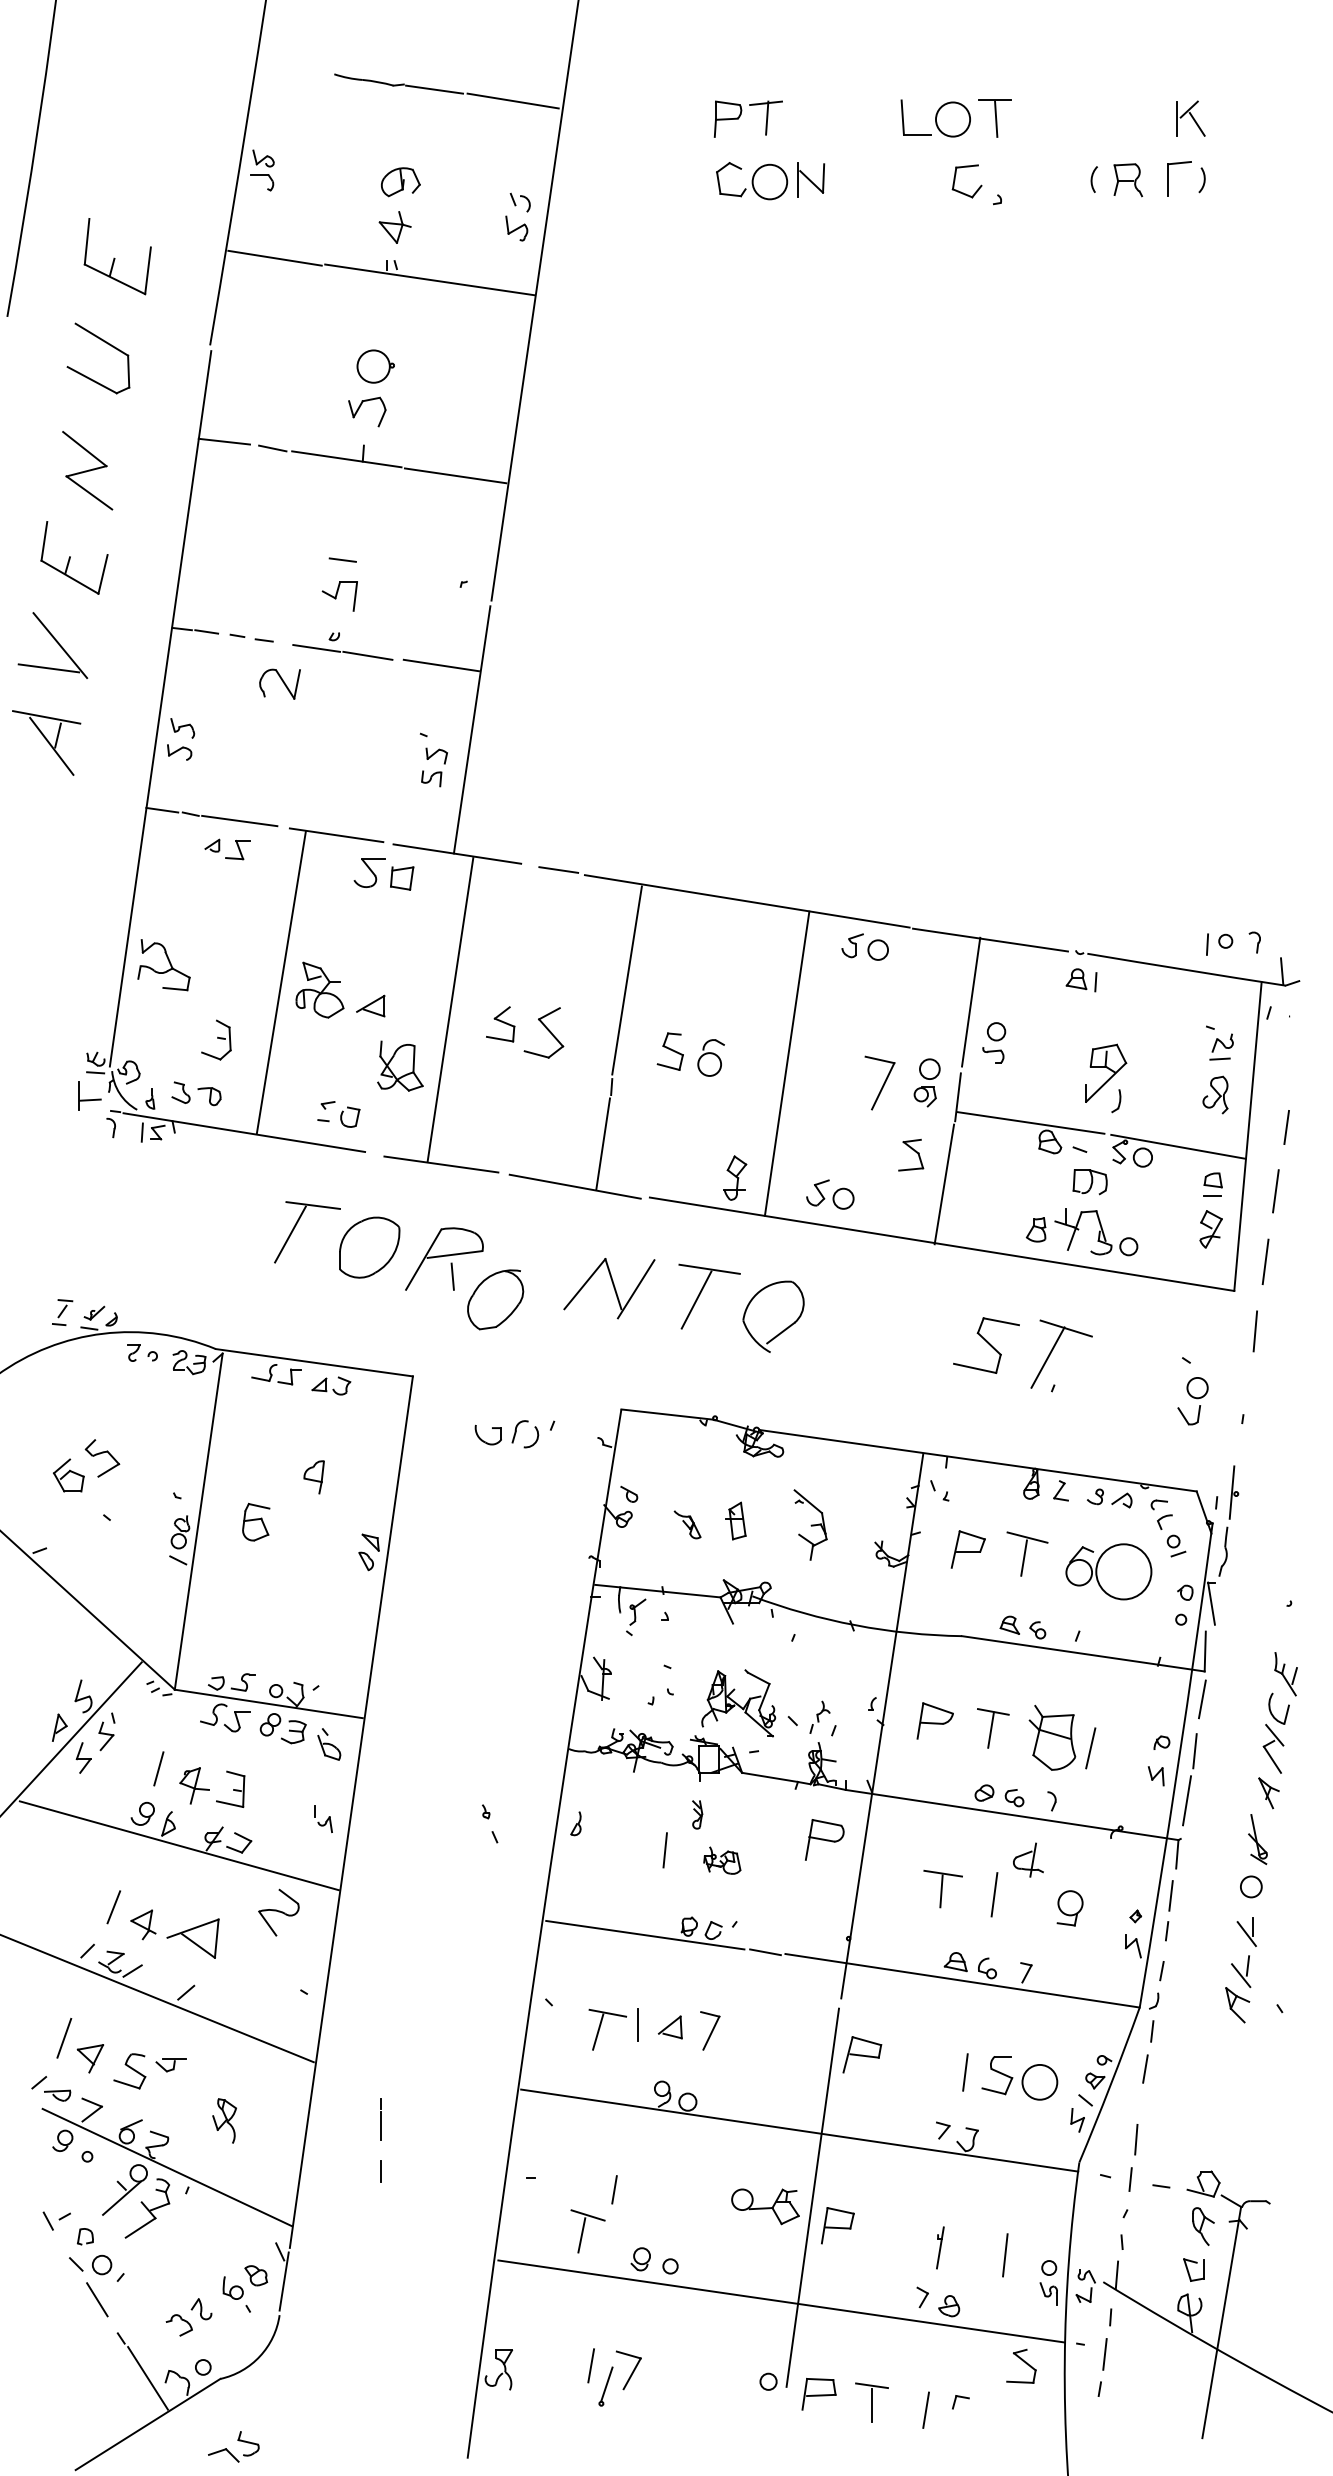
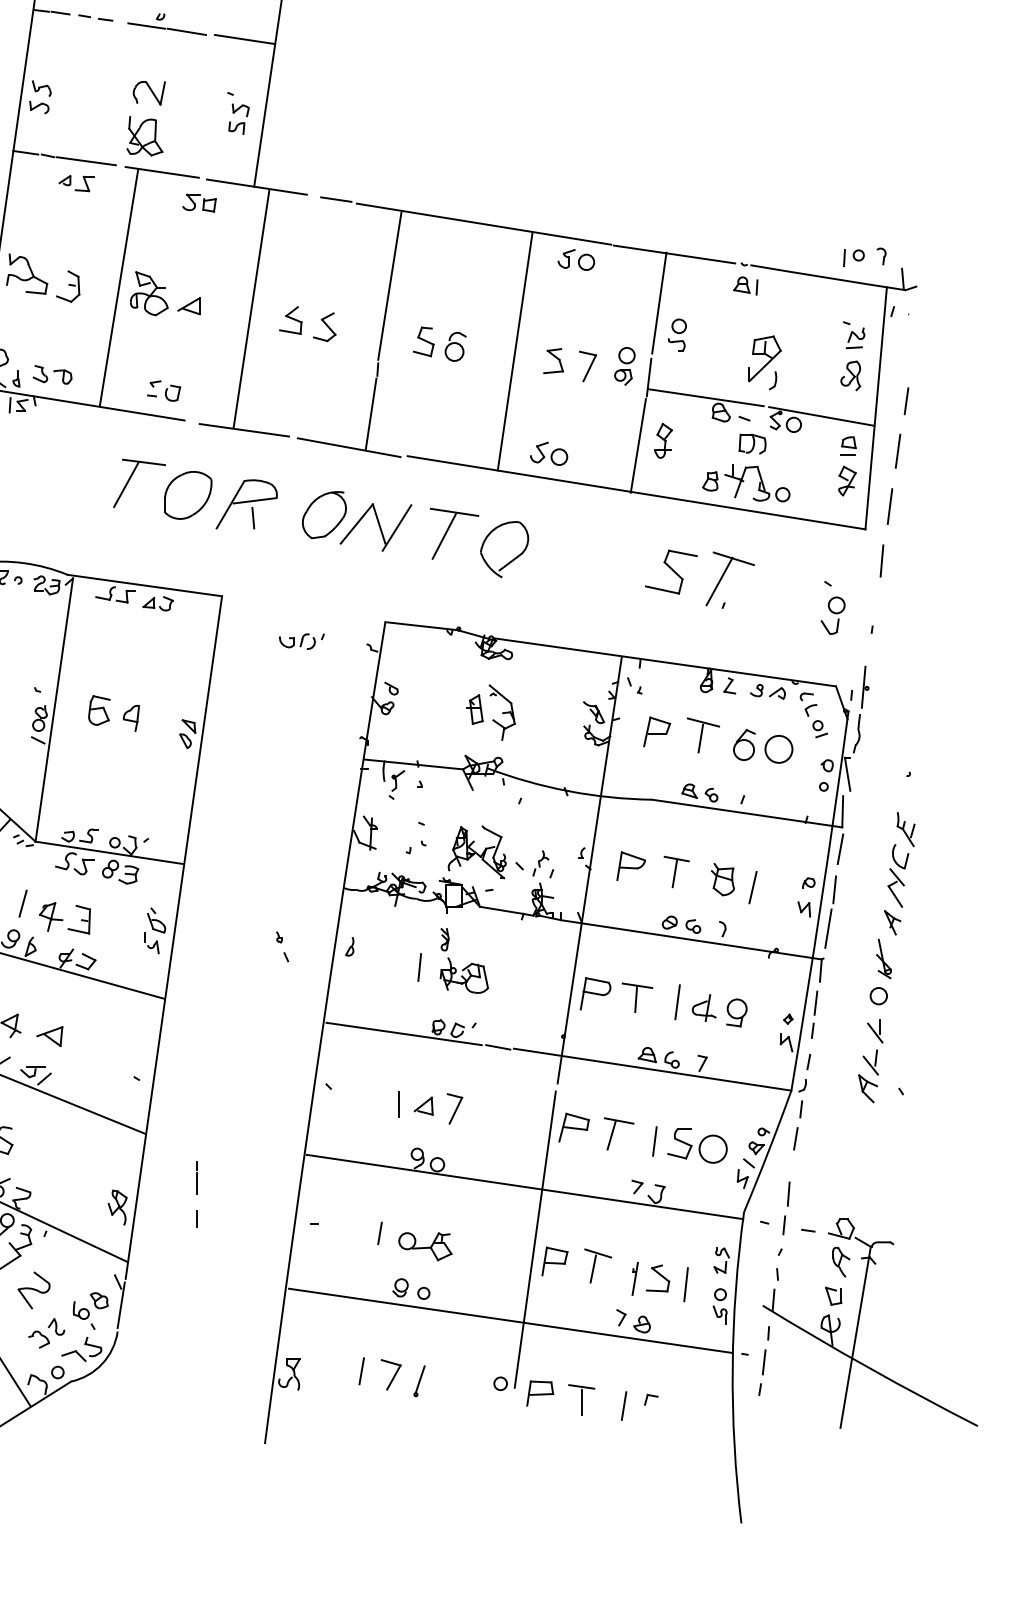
part: (279, 683) -> (148, 92), moved
part: (383, 874) -> (199, 203), size x0.71
part: (543, 1032) -> (324, 326), size x0.71
part: (216, 1039) -> (68, 286), moved
part: (400, 1065) -> (144, 135), moved
part: (879, 1082) -> (587, 366), size x0.71
part: (911, 1154) -> (553, 360), moved
part: (735, 1177) -> (663, 440), moved
part: (495, 1299) -> (324, 514), moved
part: (514, 1434) -> (301, 641), size x0.71
part: (313, 1477) -> (130, 718), moved
part: (687, 1524) -> (593, 712), moved
part: (810, 1524) -> (502, 712), moved
circle: (1123, 1571) -> (778, 749), size x0.62
part: (1052, 1738) -> (723, 879), size x0.62
part: (329, 1744) -> (156, 920), moved
part: (824, 1839) -> (595, 993), moved
part: (1028, 1859) -> (704, 1007), moved
part: (722, 1860) -> (464, 975), size x1.67
part: (278, 1912) -> (33, 1290), moved
part: (192, 1938) -> (49, 1036), size x0.62
part: (600, 2028) -> (613, 1132), moved
part: (170, 2065) -> (32, 1072), moved
part: (224, 2120) -> (117, 1207), moved
part: (765, 2206) -> (425, 1246), moved
part: (587, 2231) -> (597, 1266), moved
part: (1085, 2285) -> (721, 1259), moved
part: (1021, 2365) -> (658, 1277), moved
part: (605, 2386) -> (419, 1381), moved
part: (228, 2450) -> (77, 1352), moved

